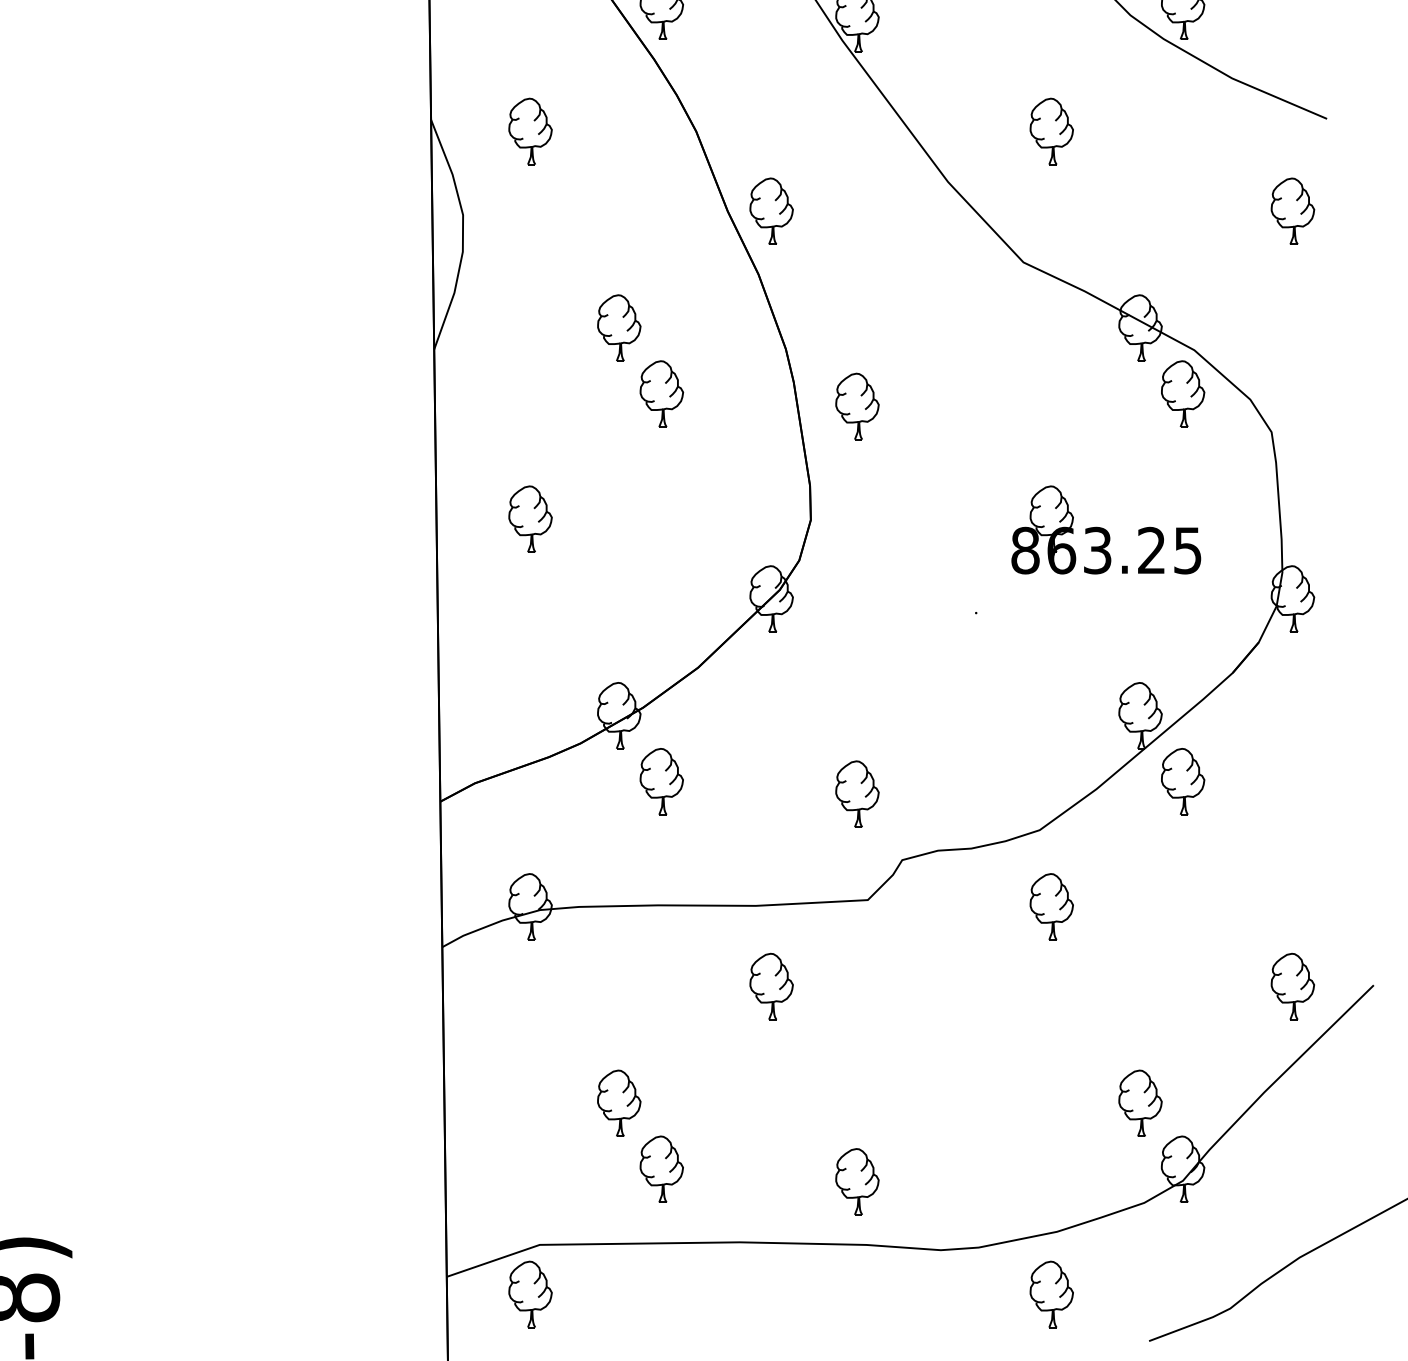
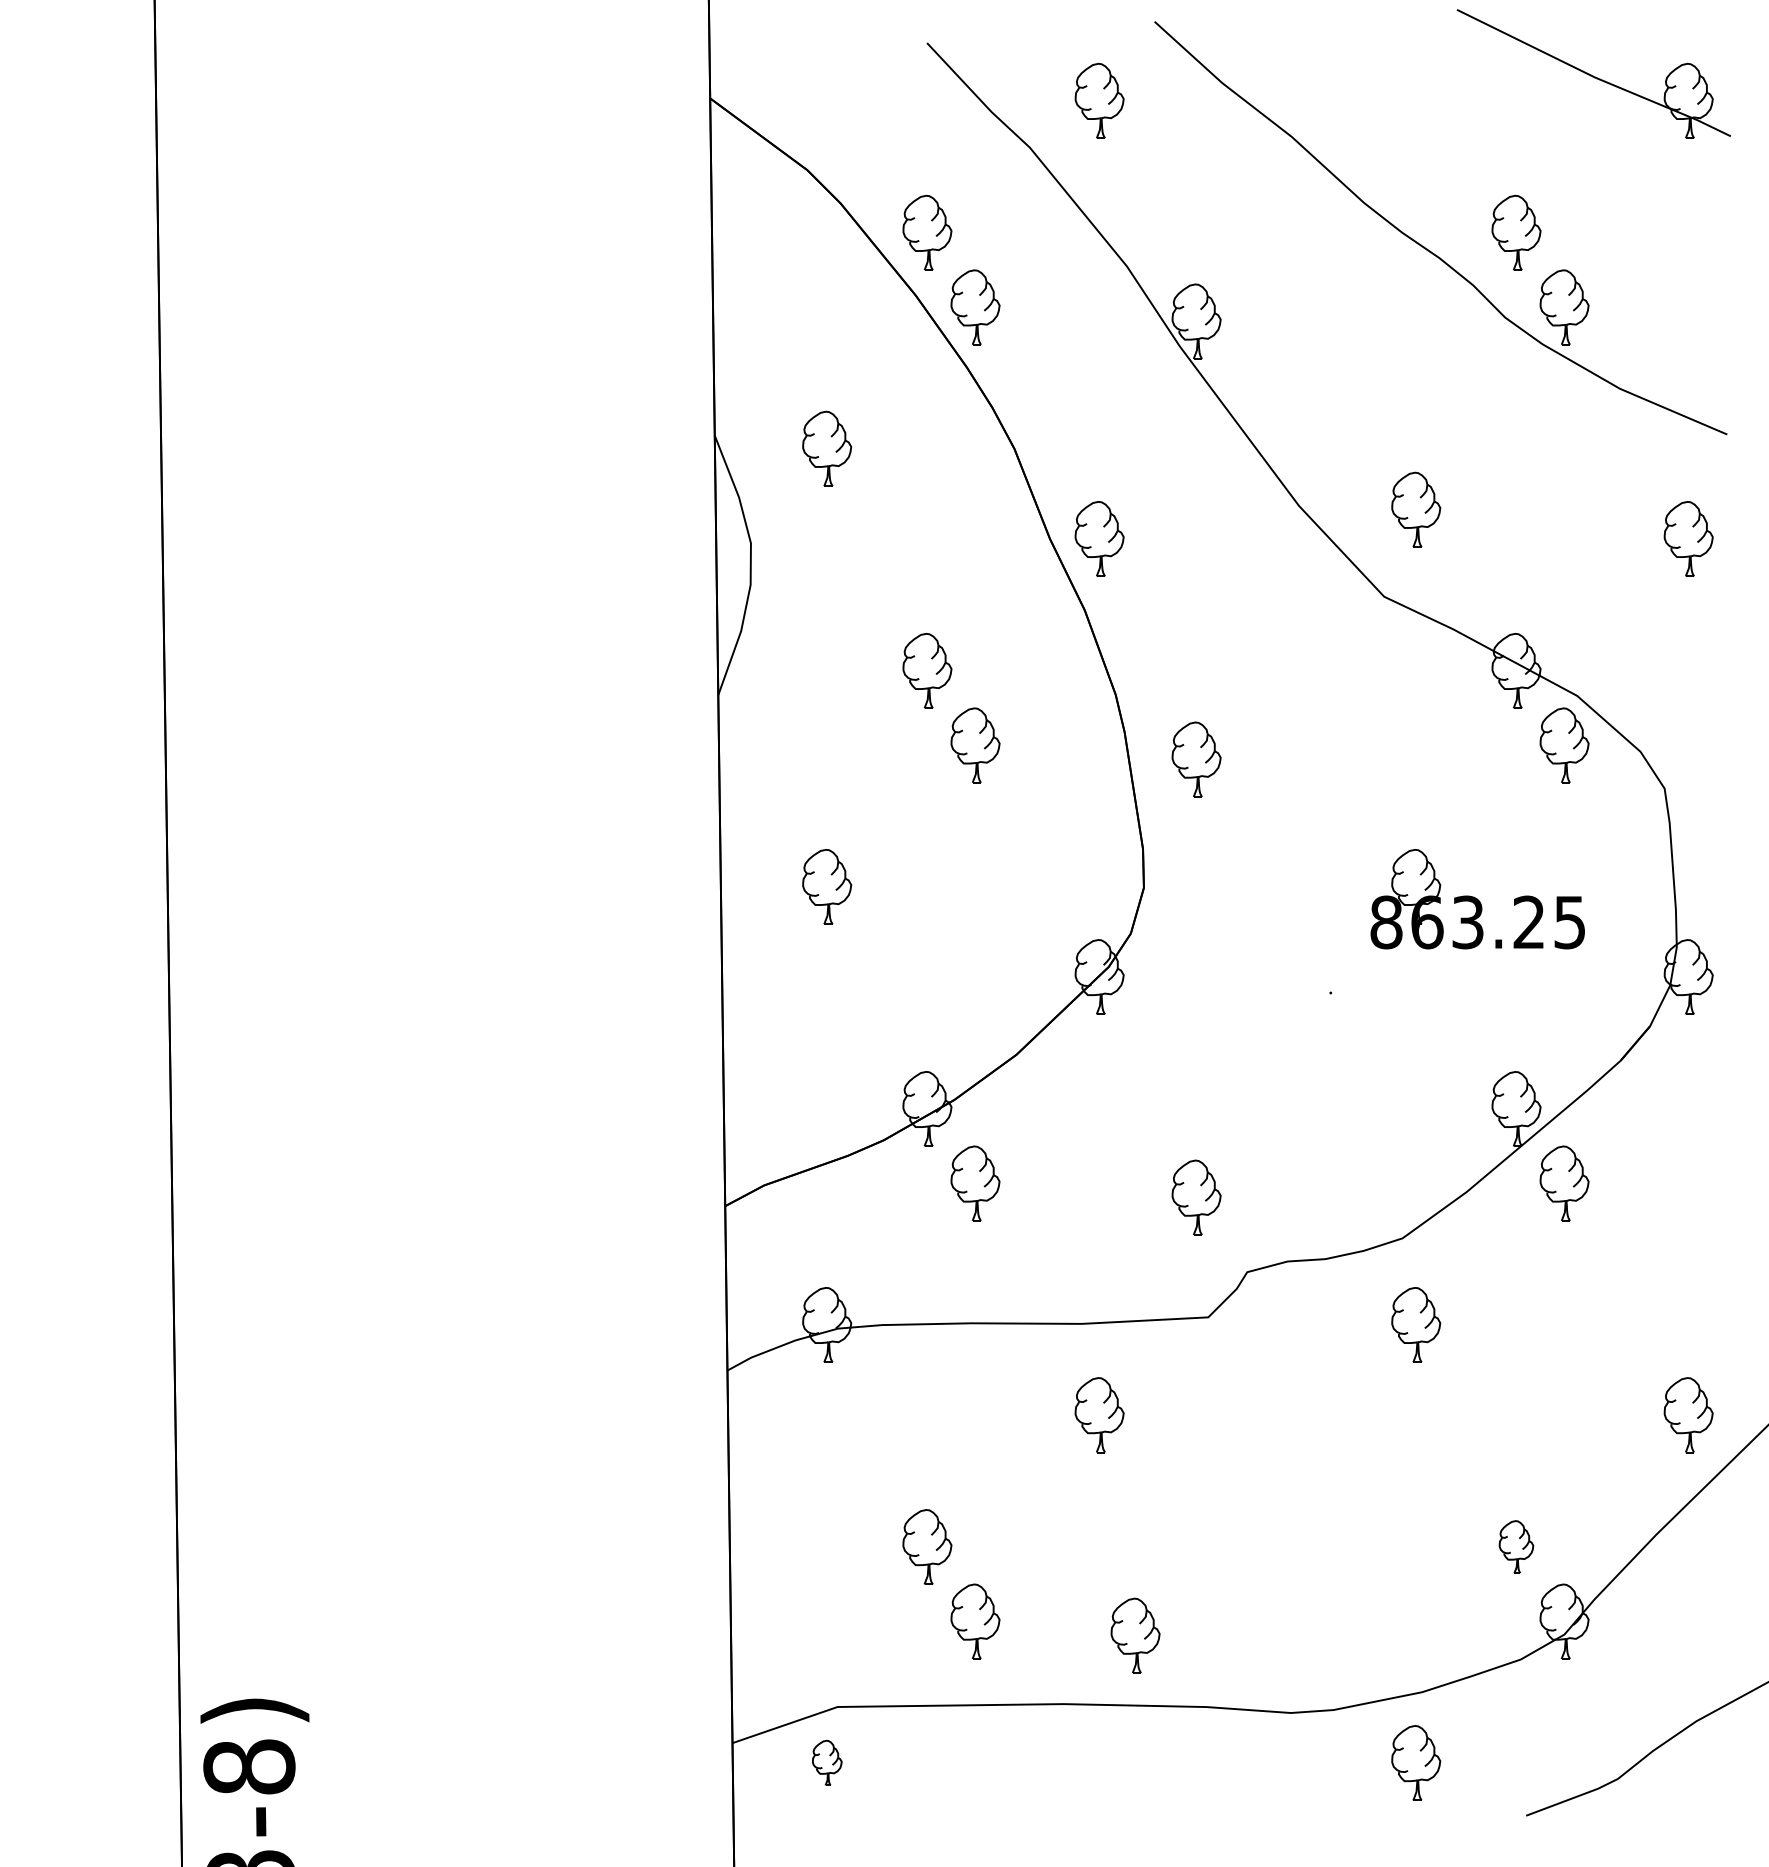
part: (1052, 131) -> (1416, 509), moved
part: (1140, 1102) -> (1516, 1546), size x0.7
part: (857, 1181) -> (1135, 1635), moved
part: (530, 1294) -> (827, 1762), size x0.6

